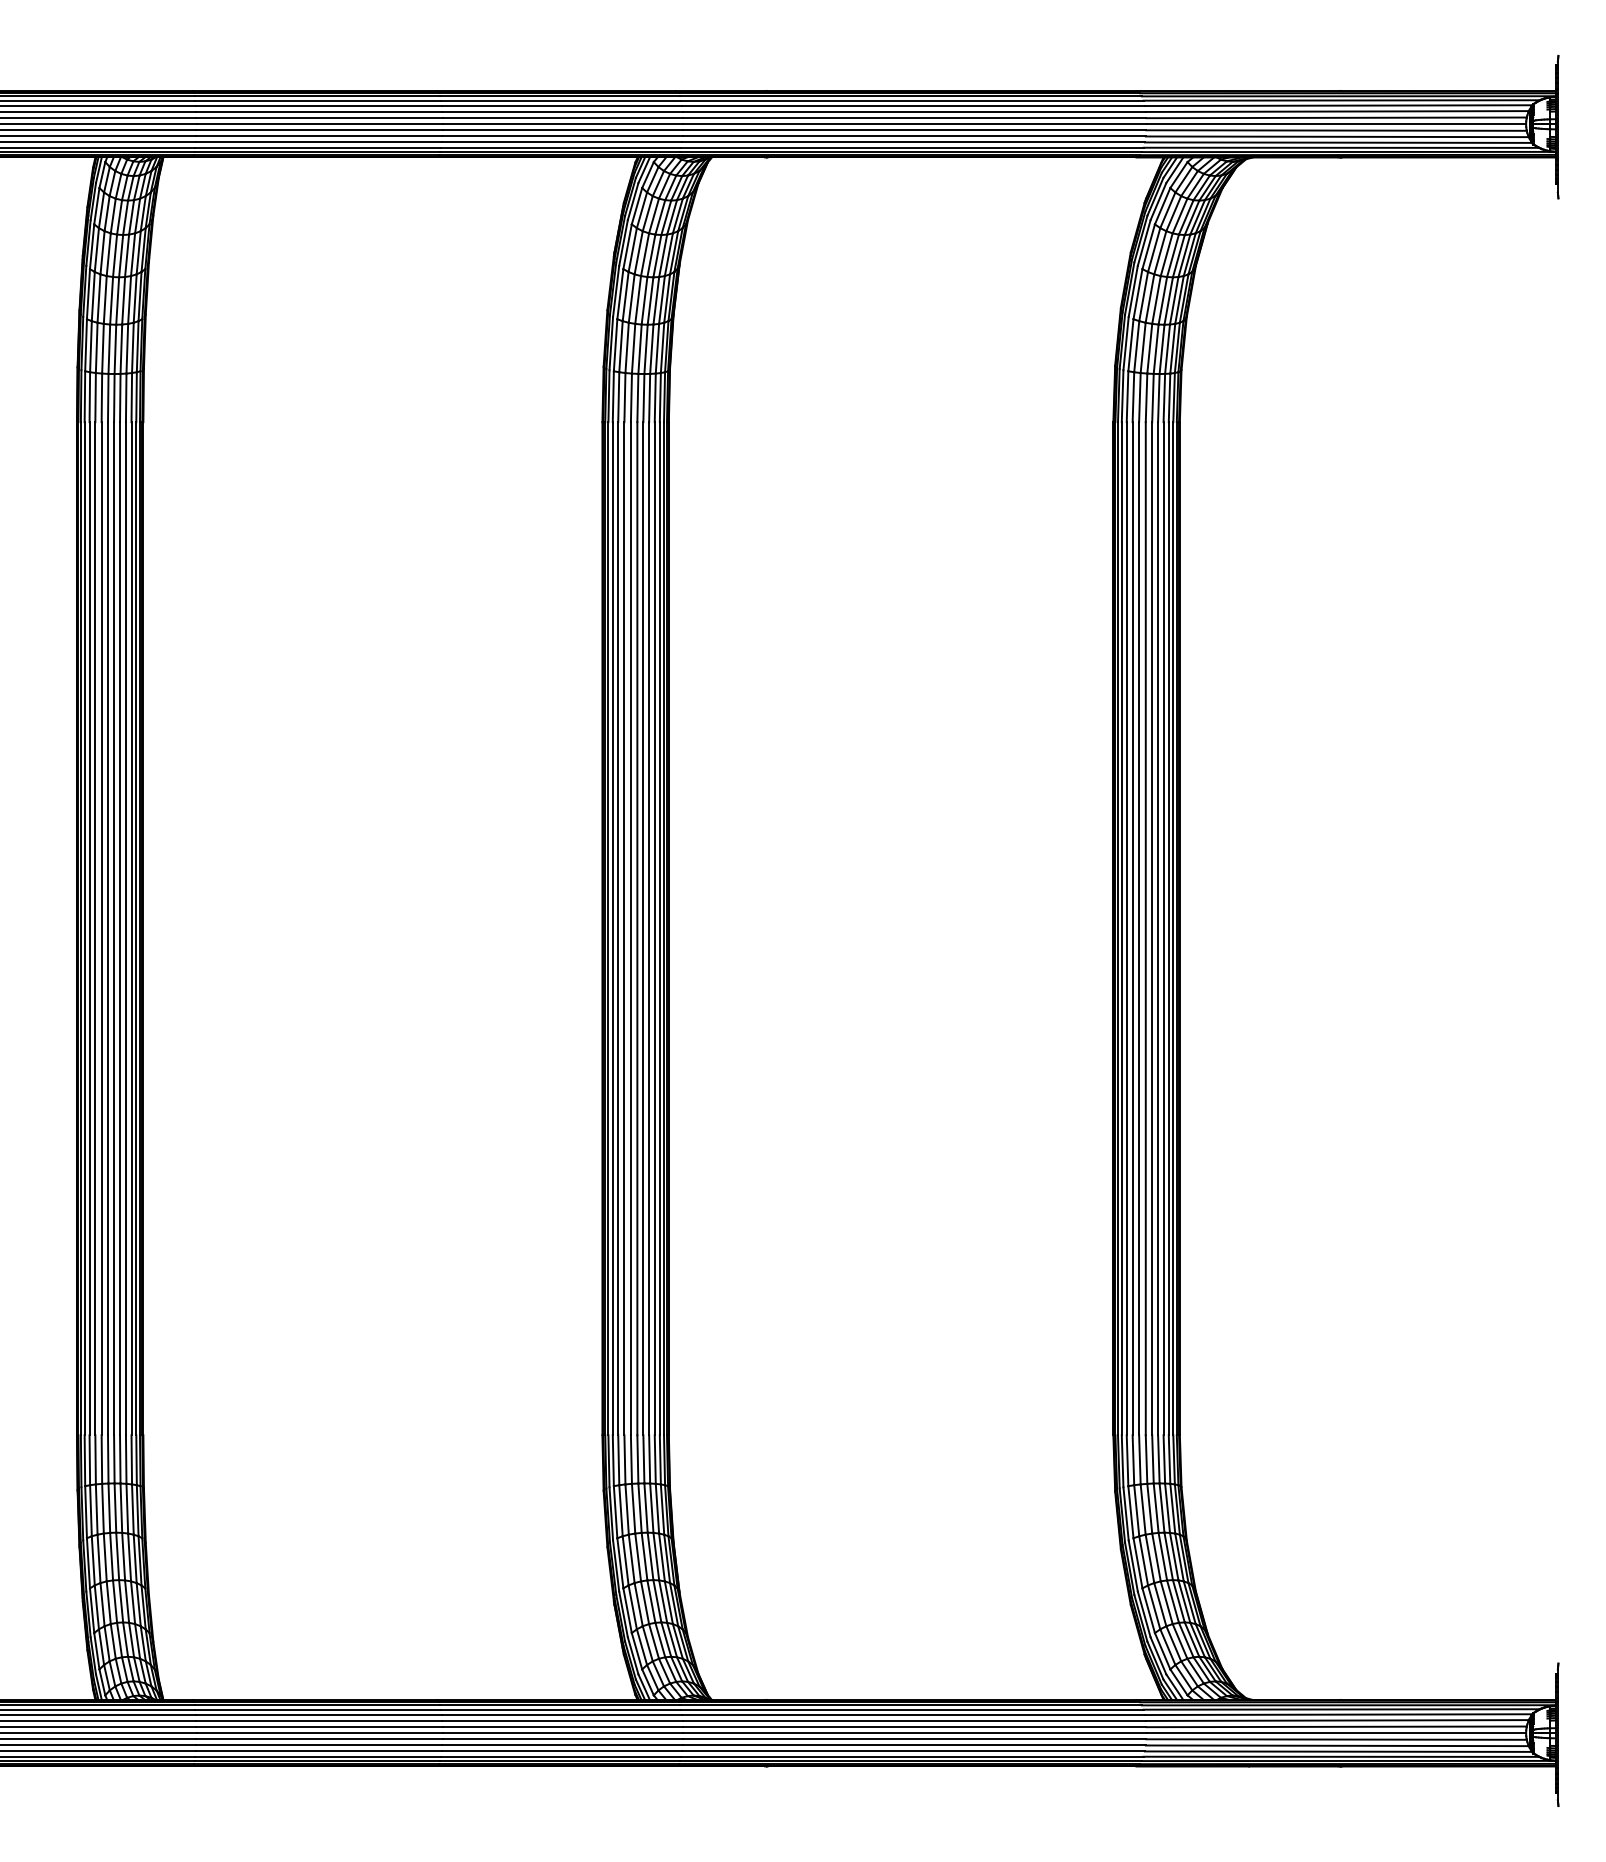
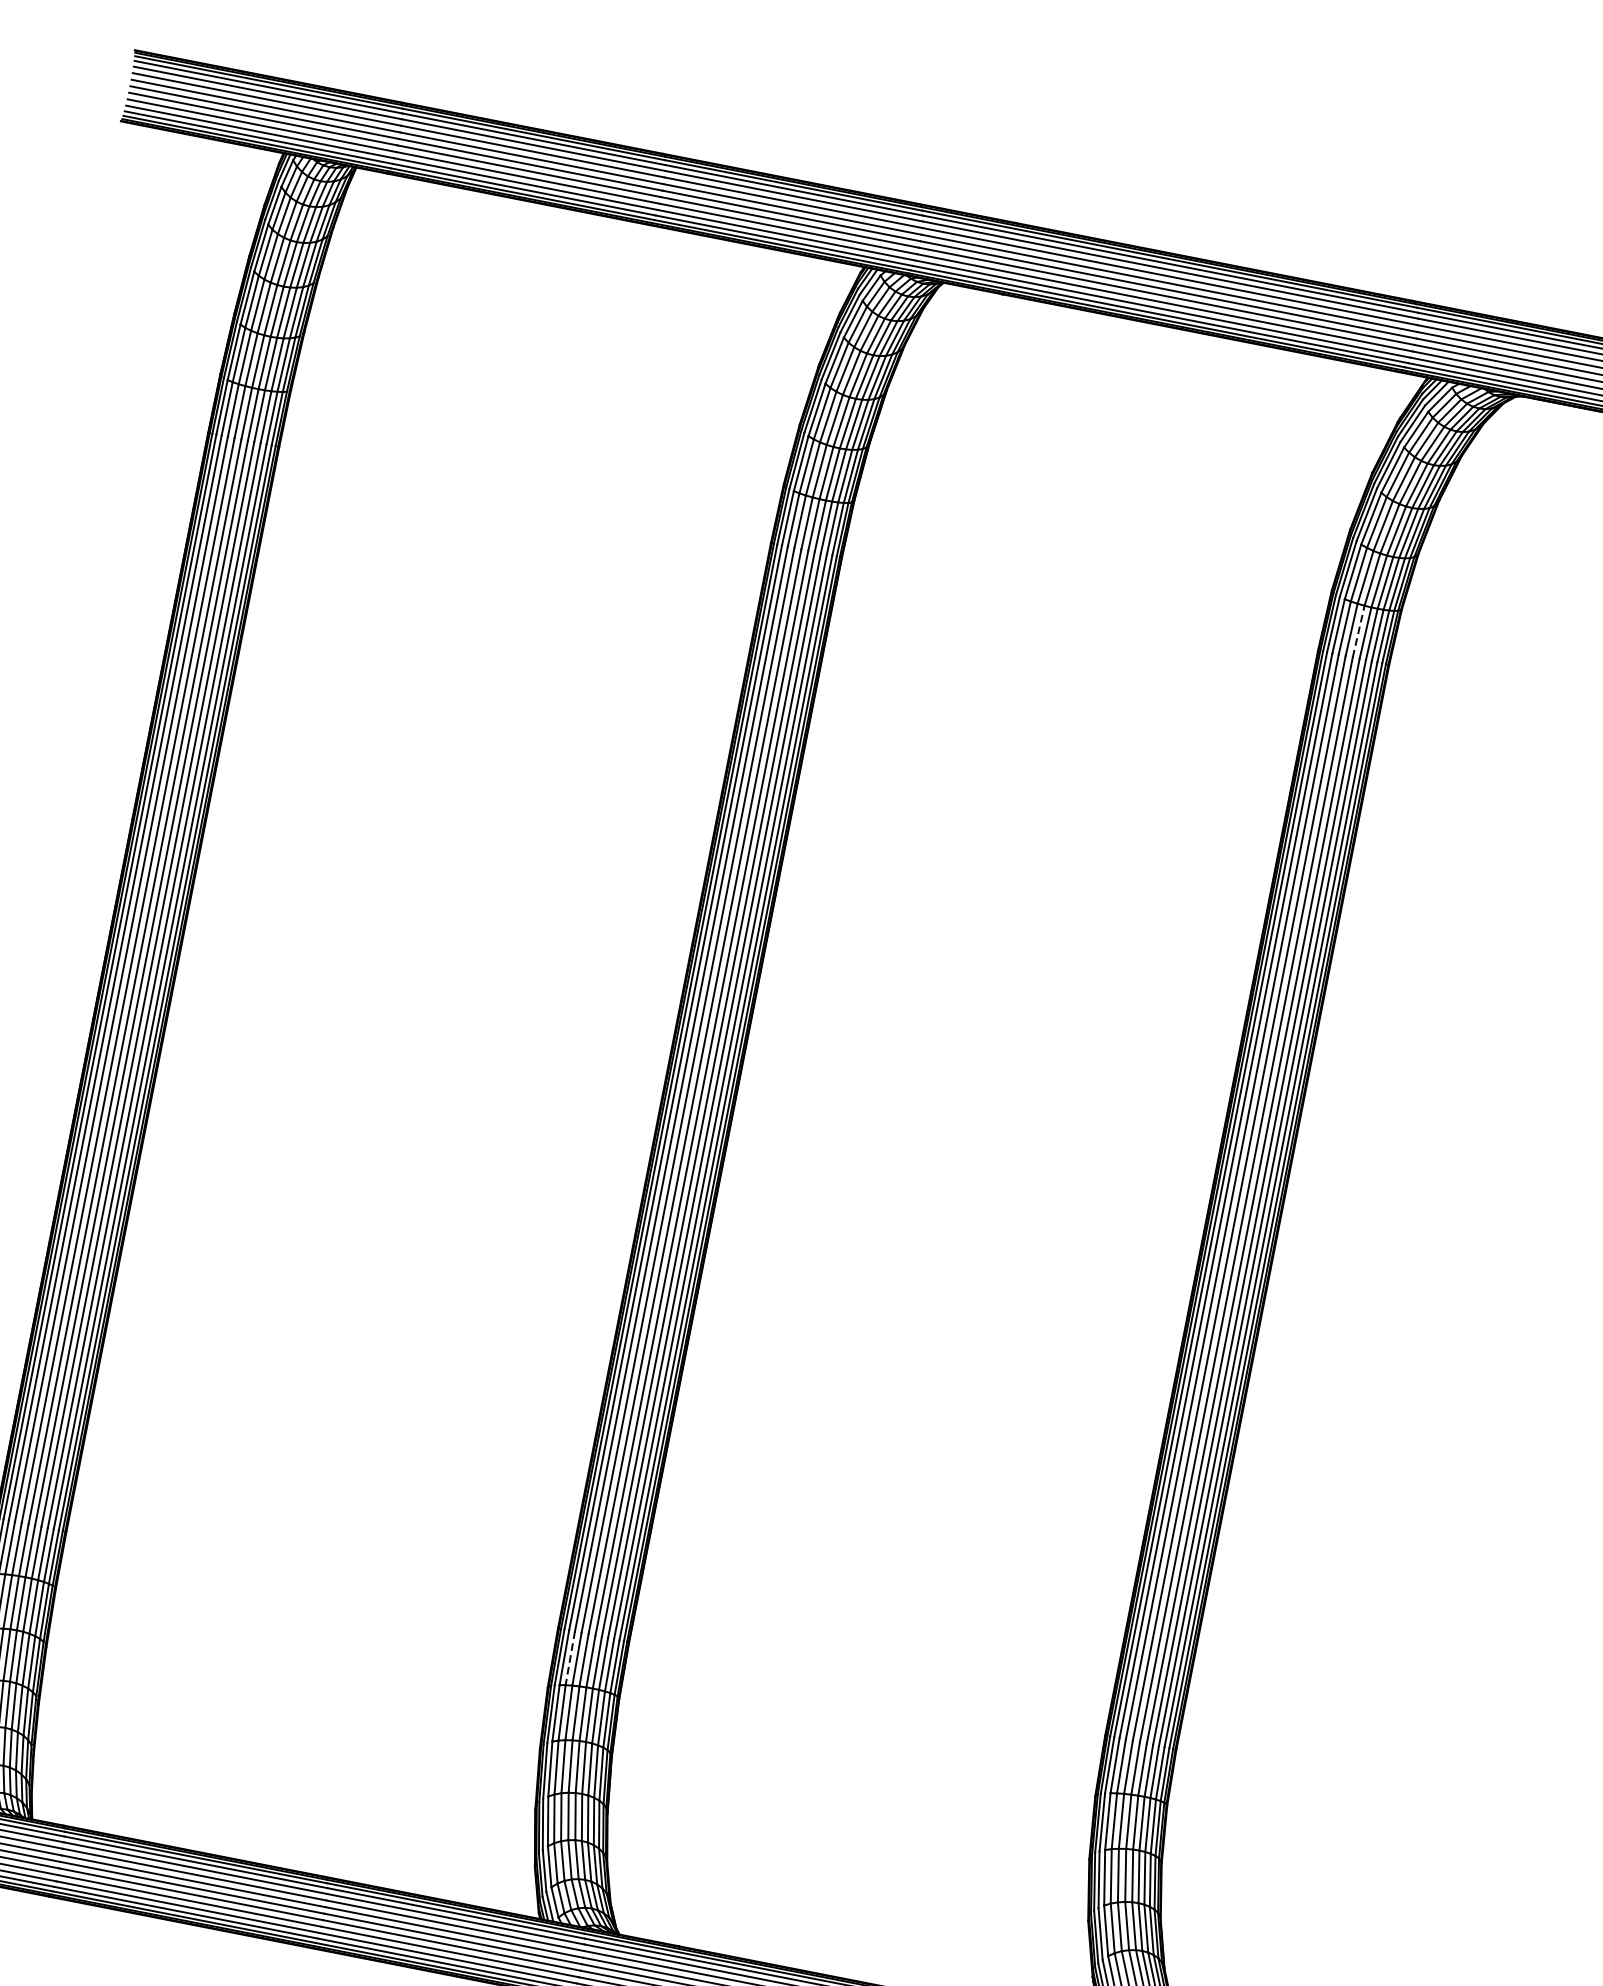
line: (1146, 397) -> (1358, 631), solid -> dashed
line: (618, 1460) -> (569, 1658), solid -> dashed

